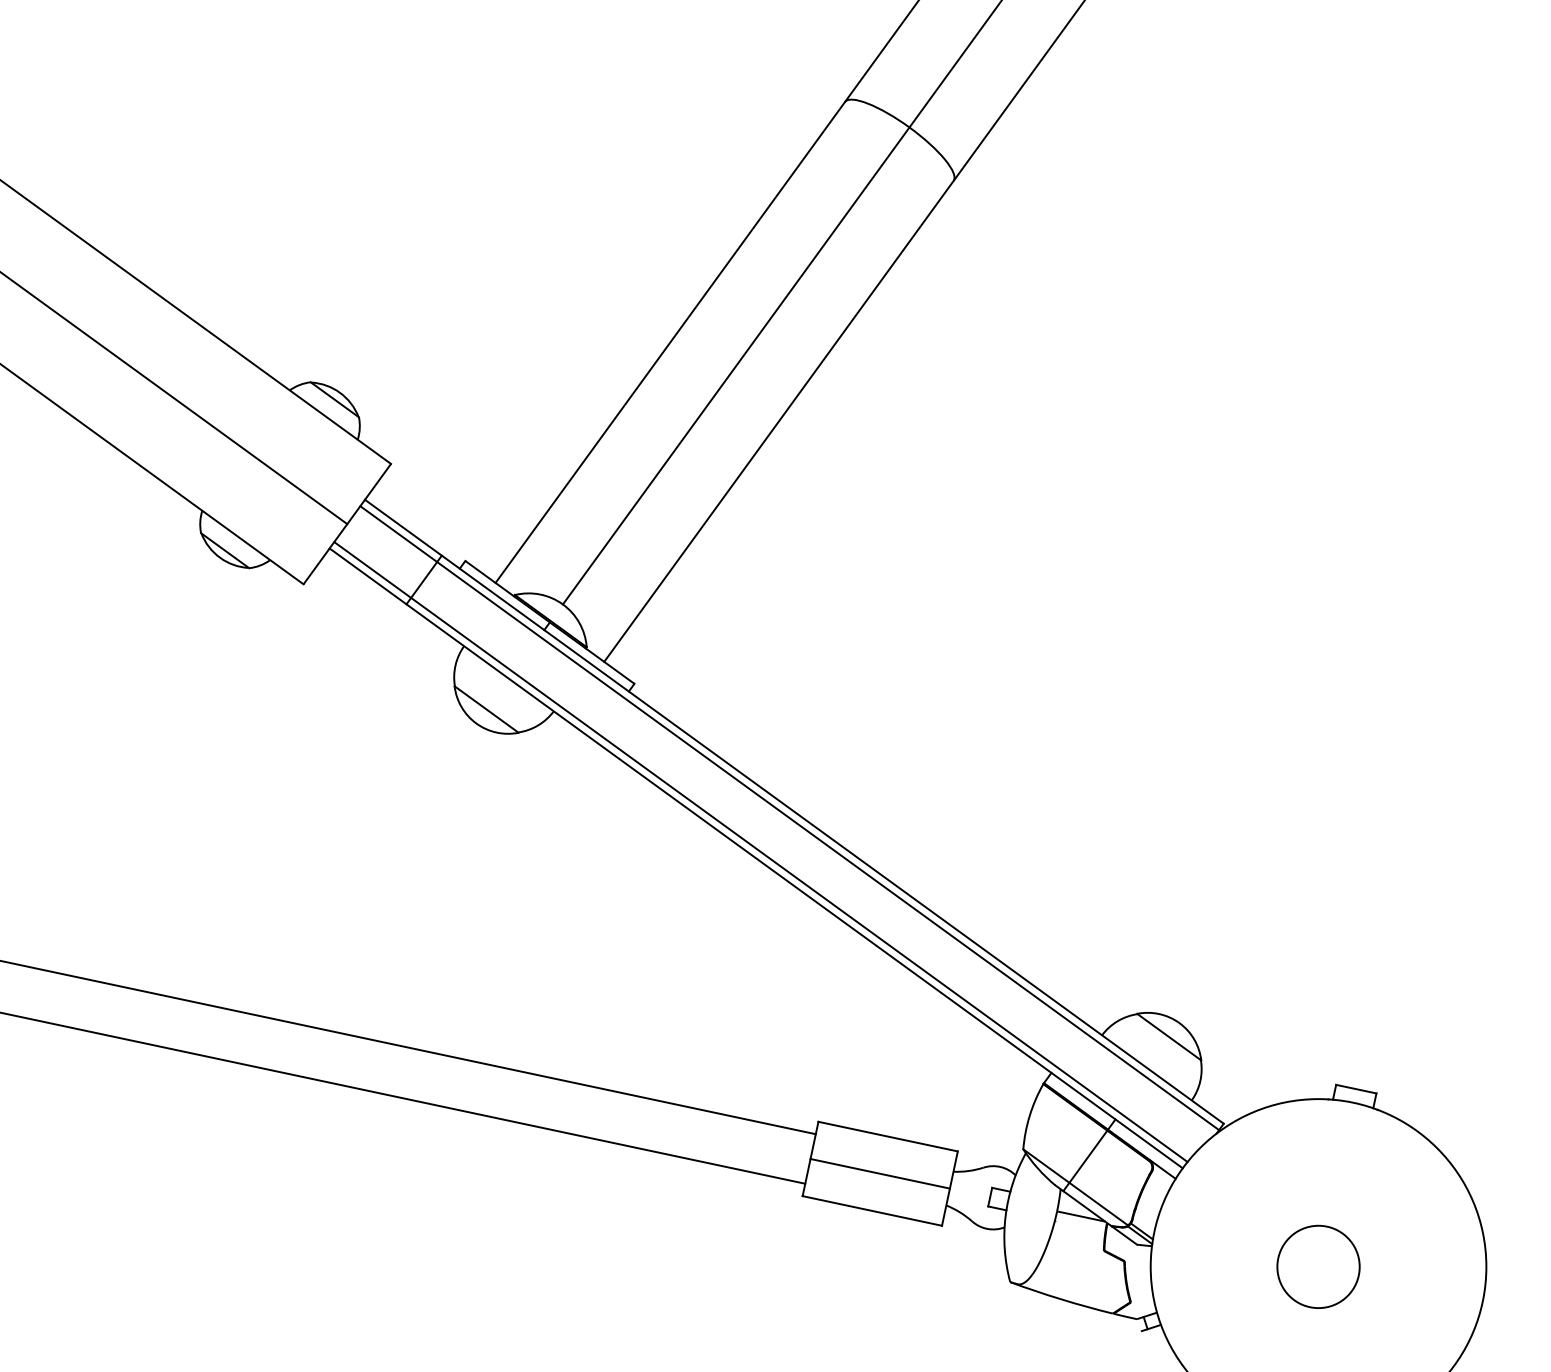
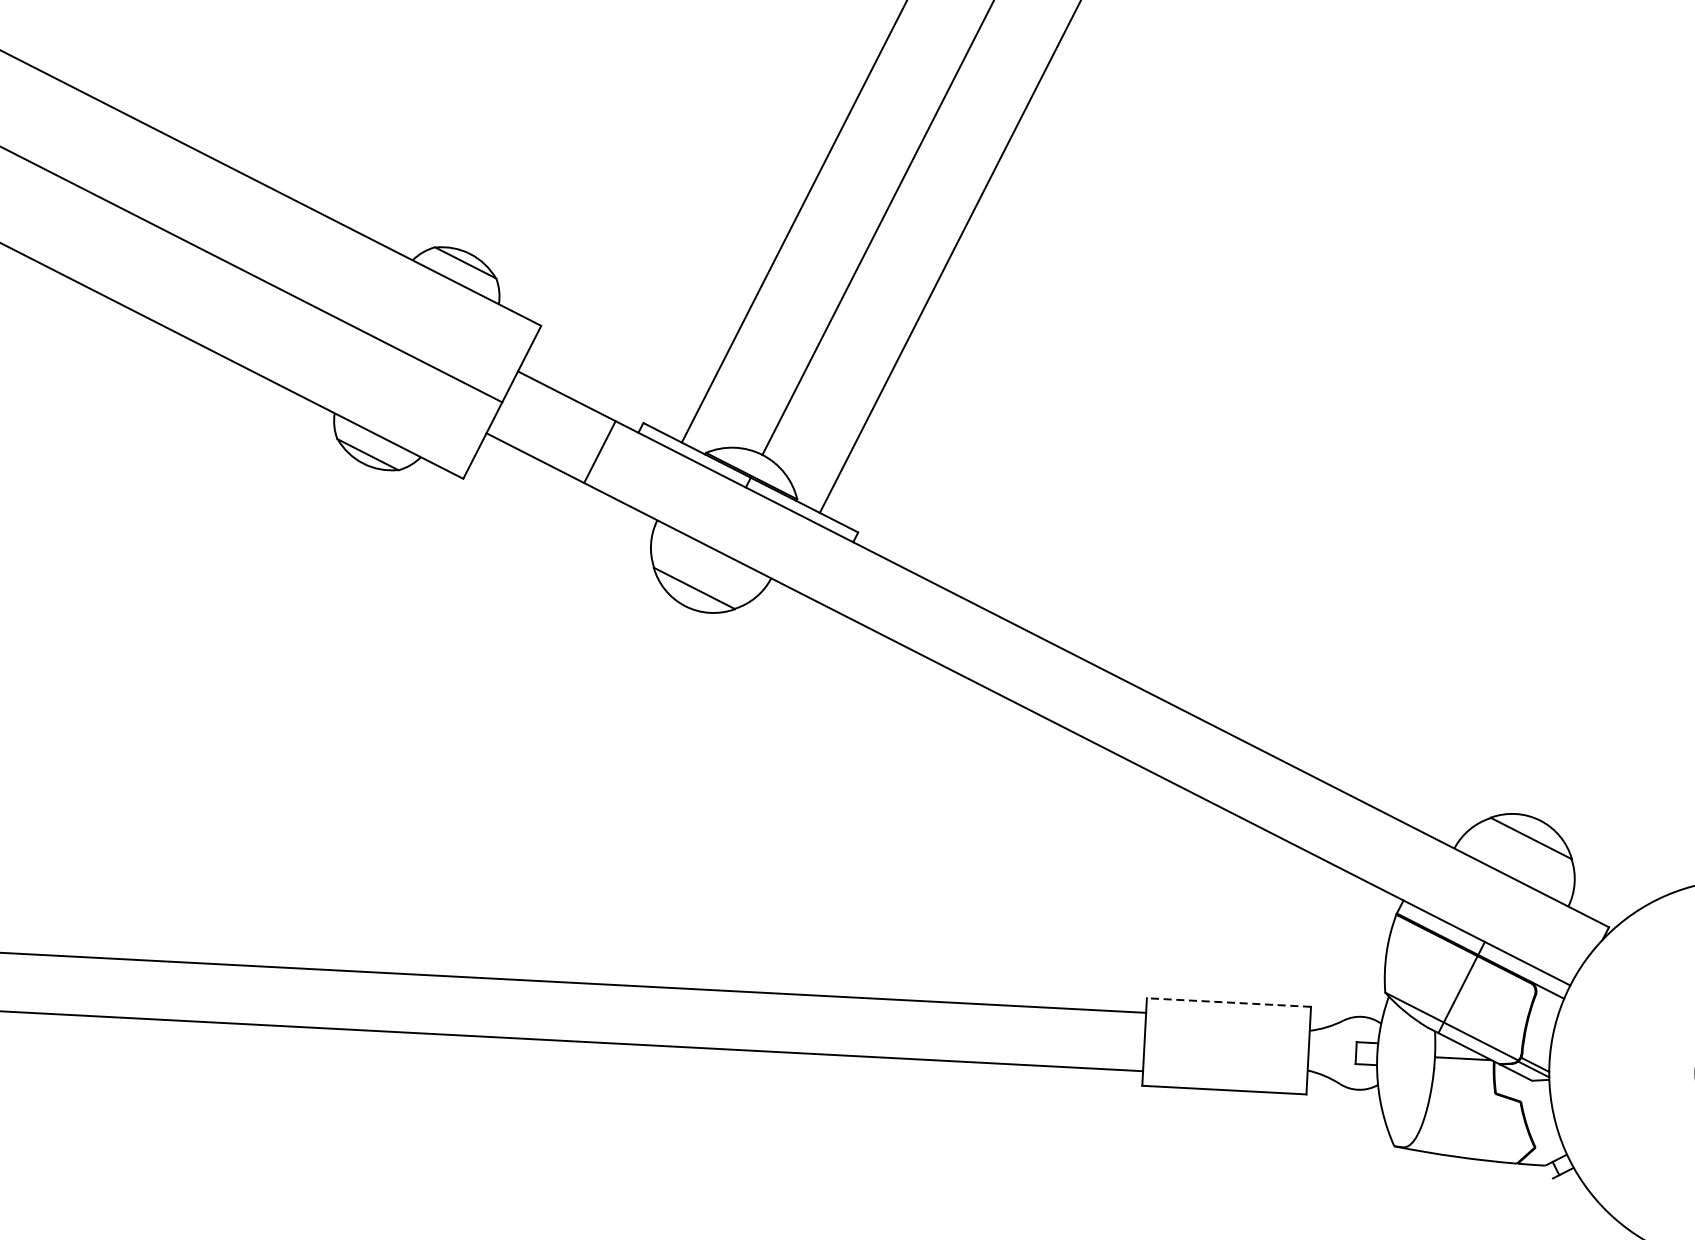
line: (789, 818) -> (1059, 657), removed
line: (760, 852) -> (1032, 701), removed
line: (887, 1136) -> (1228, 1002), solid -> dashed
line: (879, 1173) -> (1225, 1046), removed

